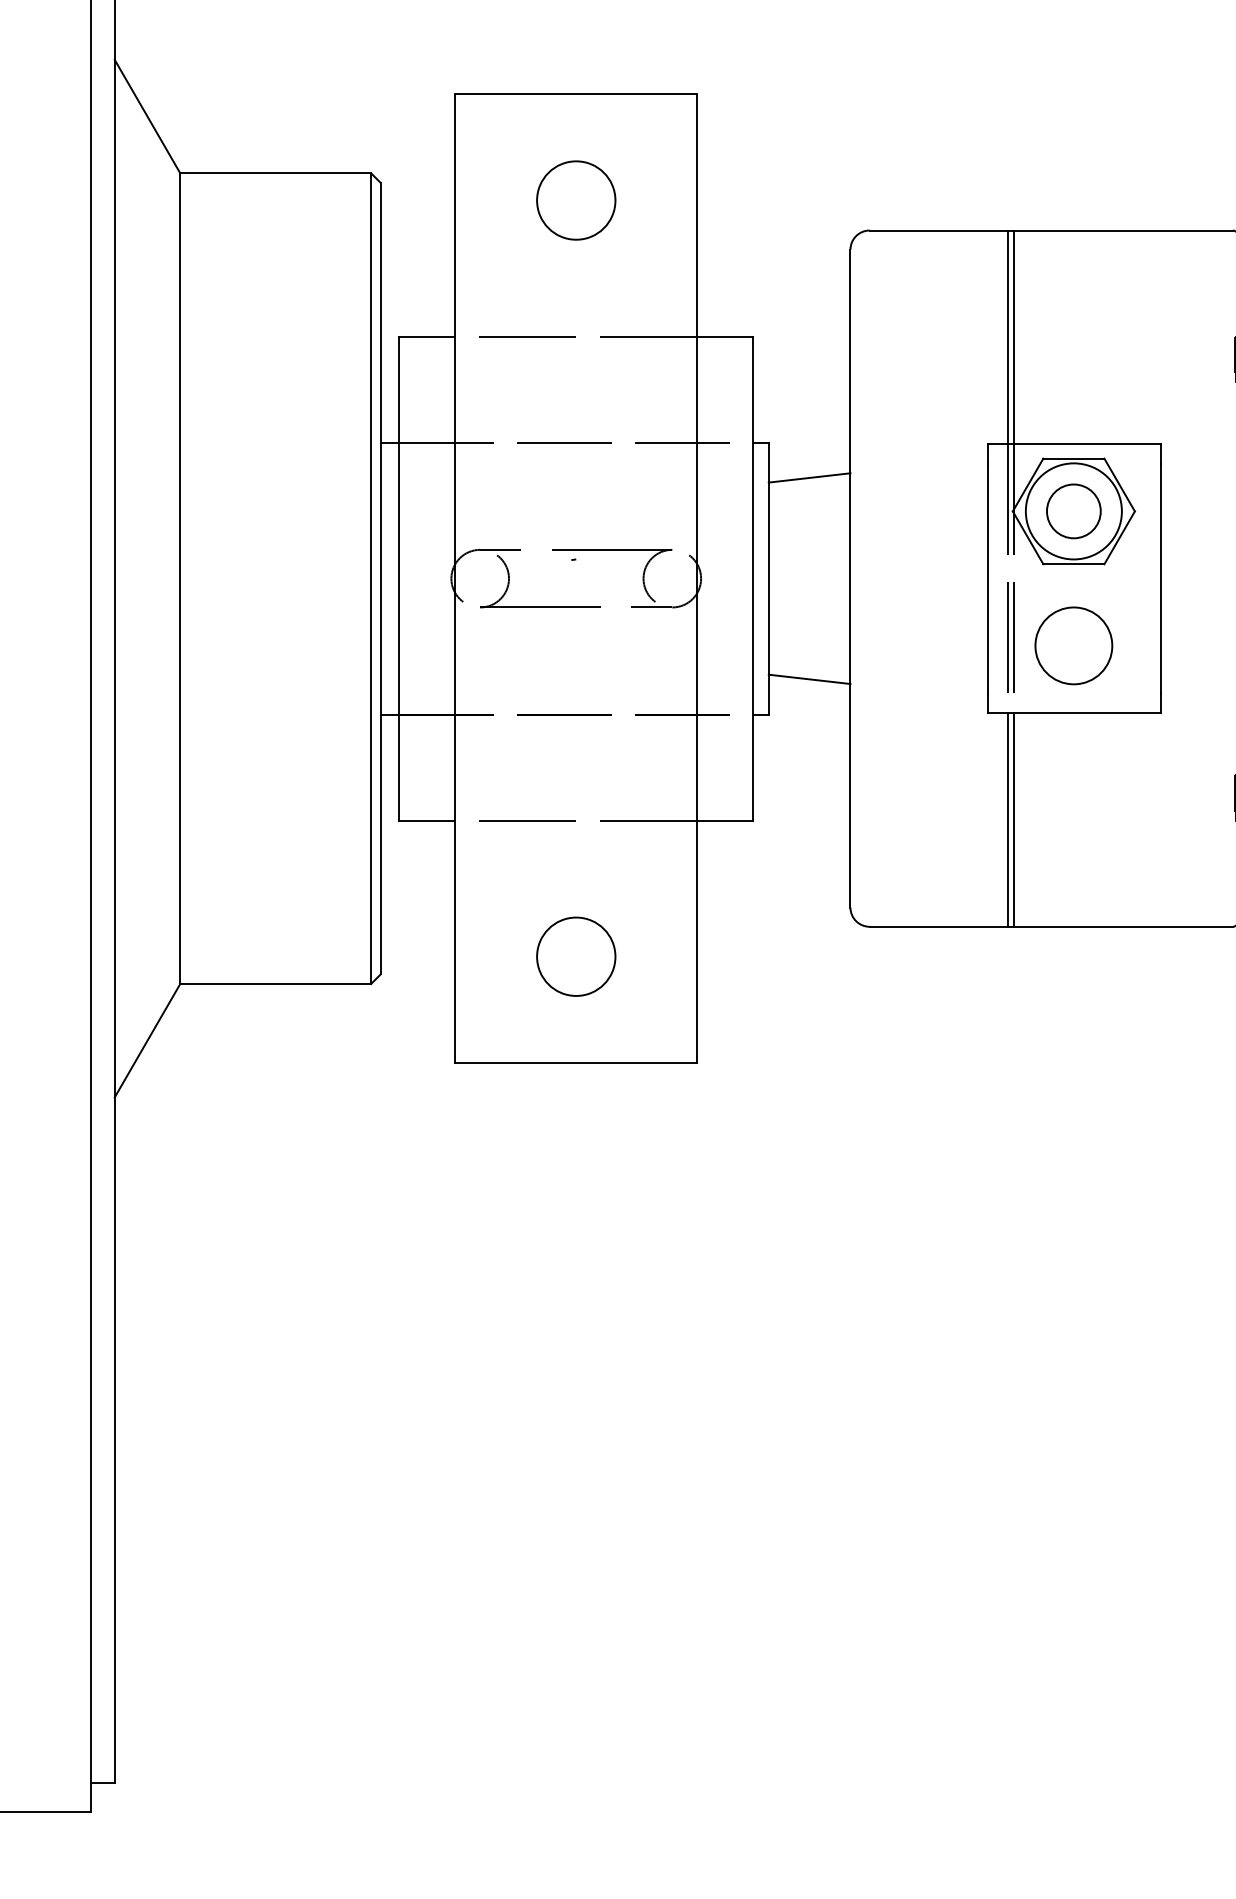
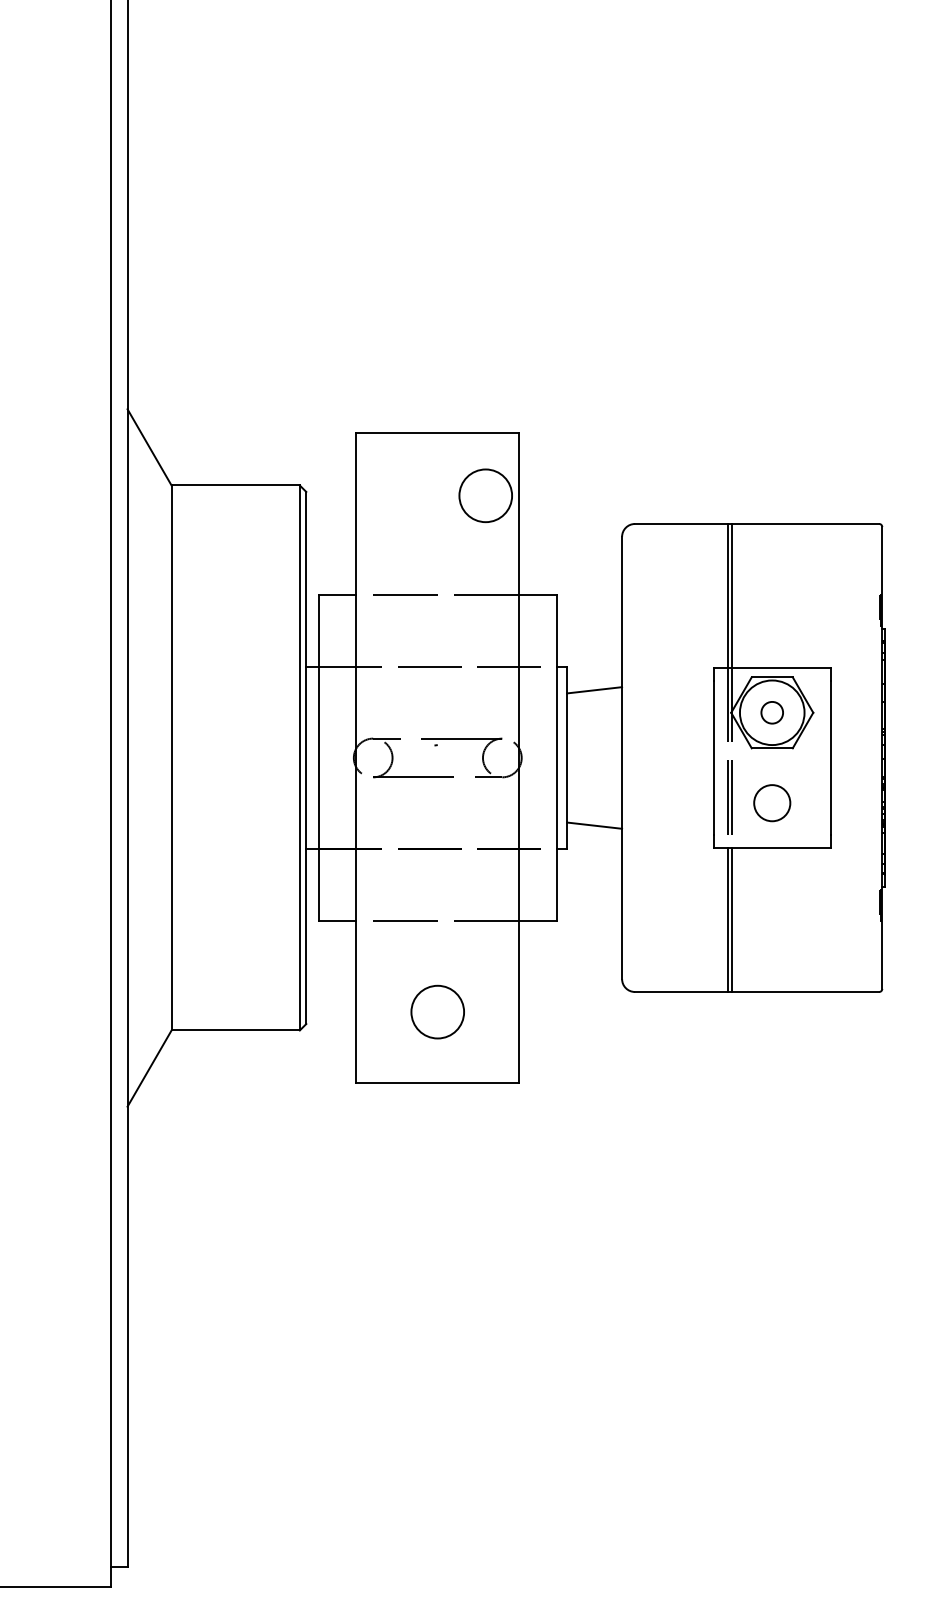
circle: (575, 200) -> (485, 495), moved
circle: (1074, 510) -> (772, 712), size x0.6
circle: (1074, 646) -> (772, 803), size x0.7

